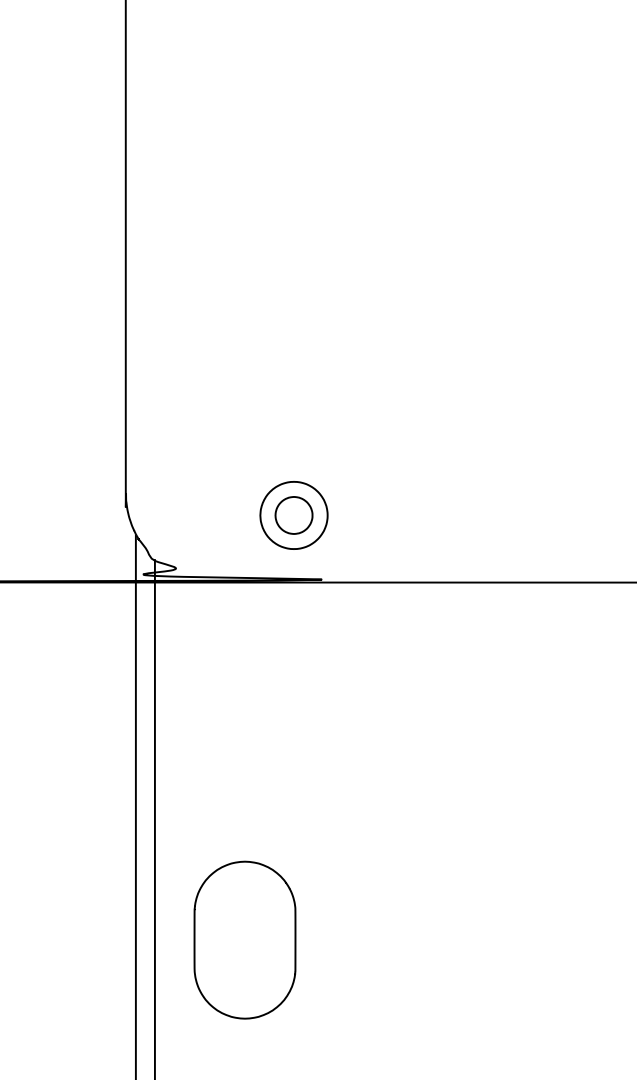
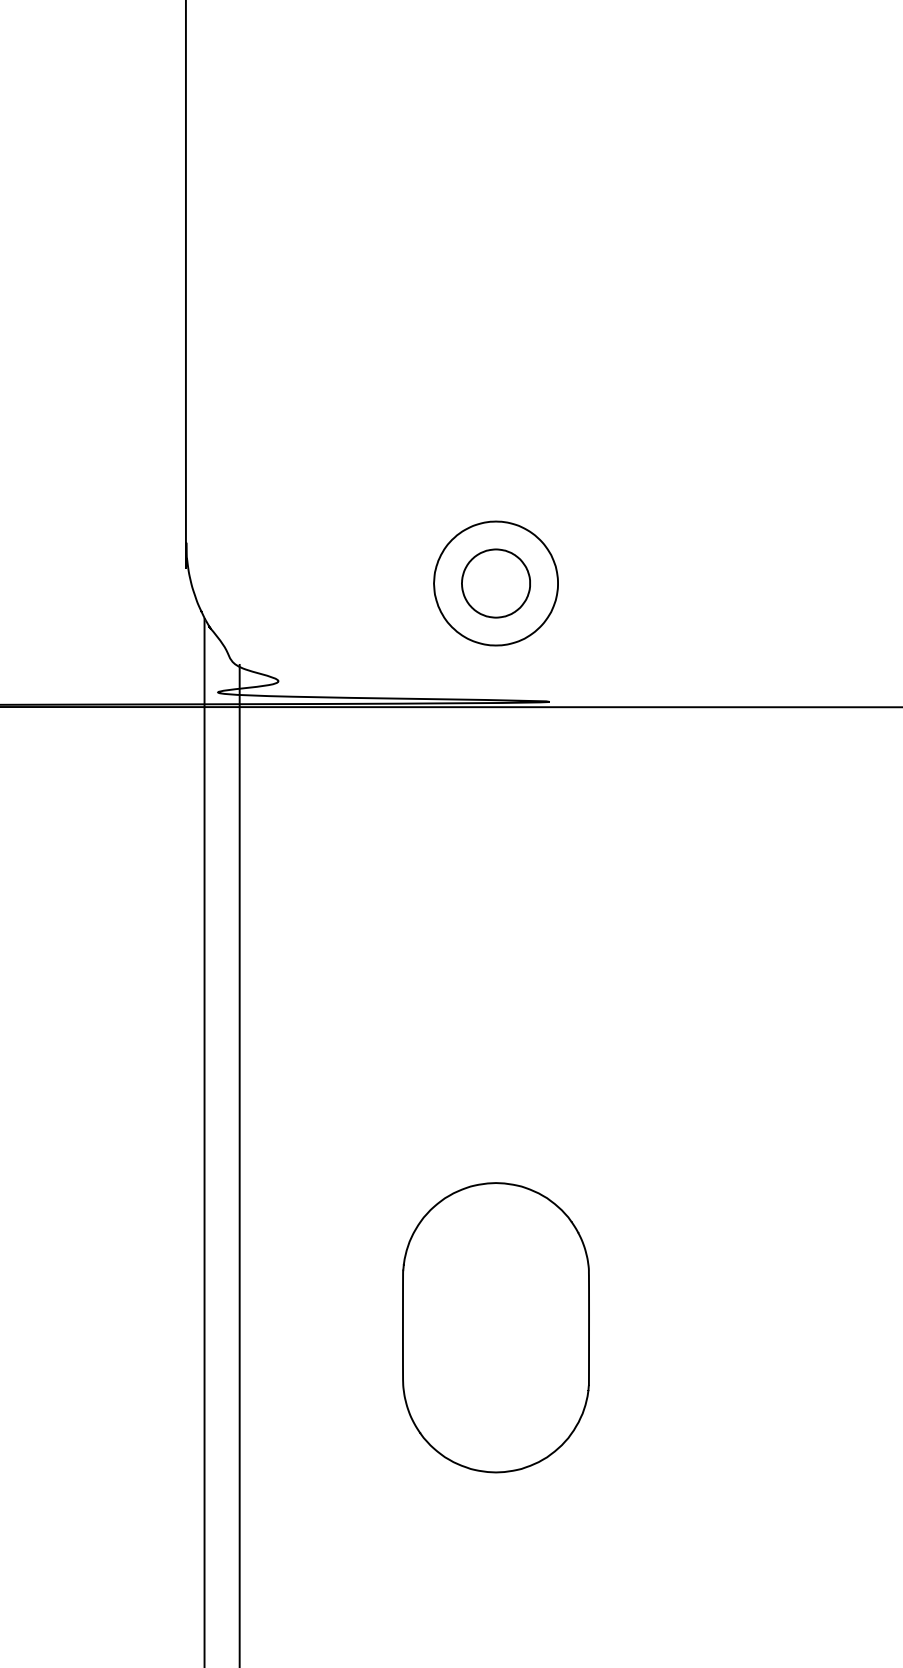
part: (244, 939) -> (495, 1326), moved

